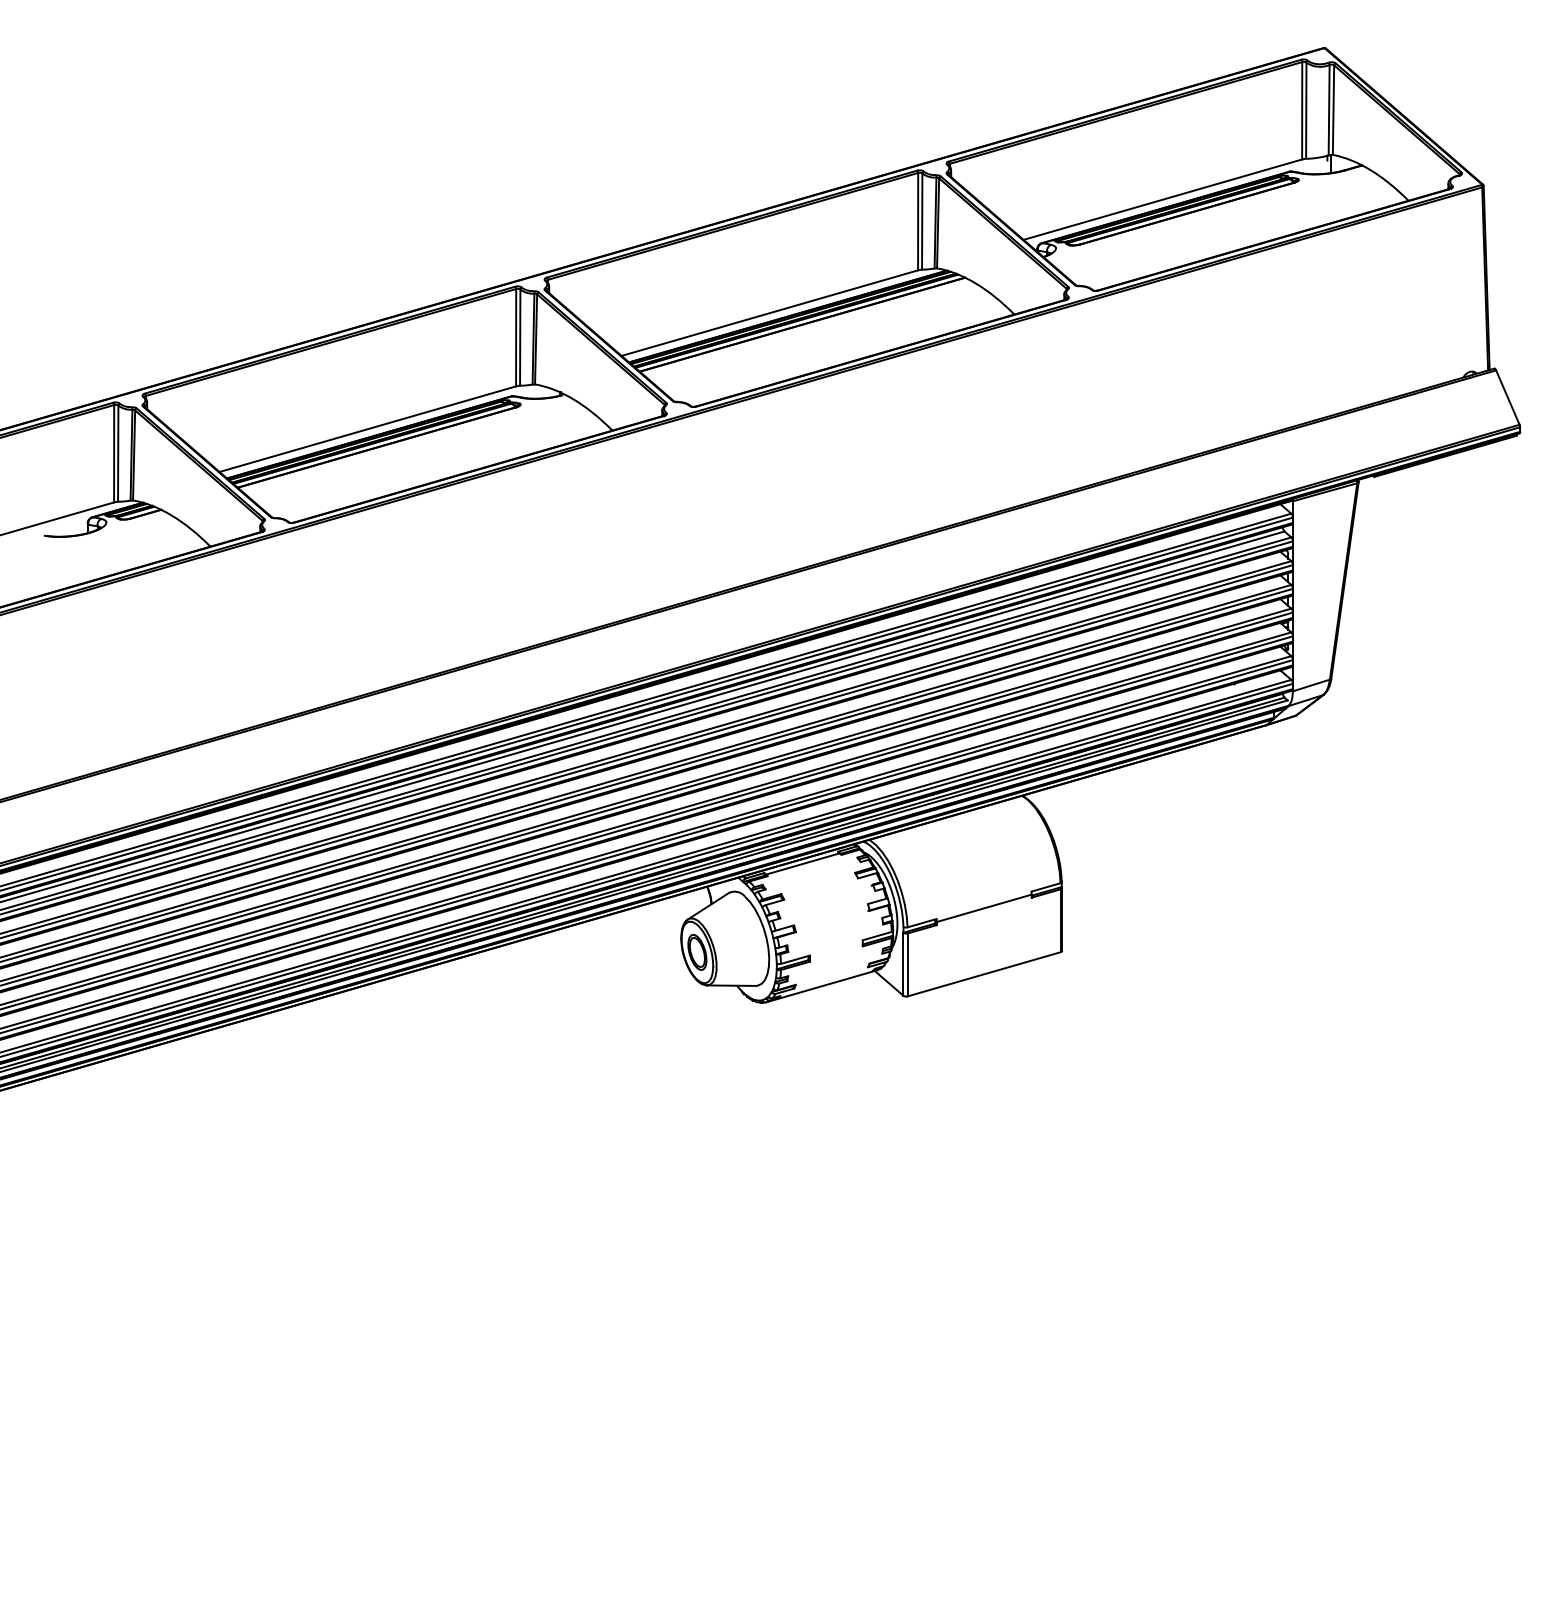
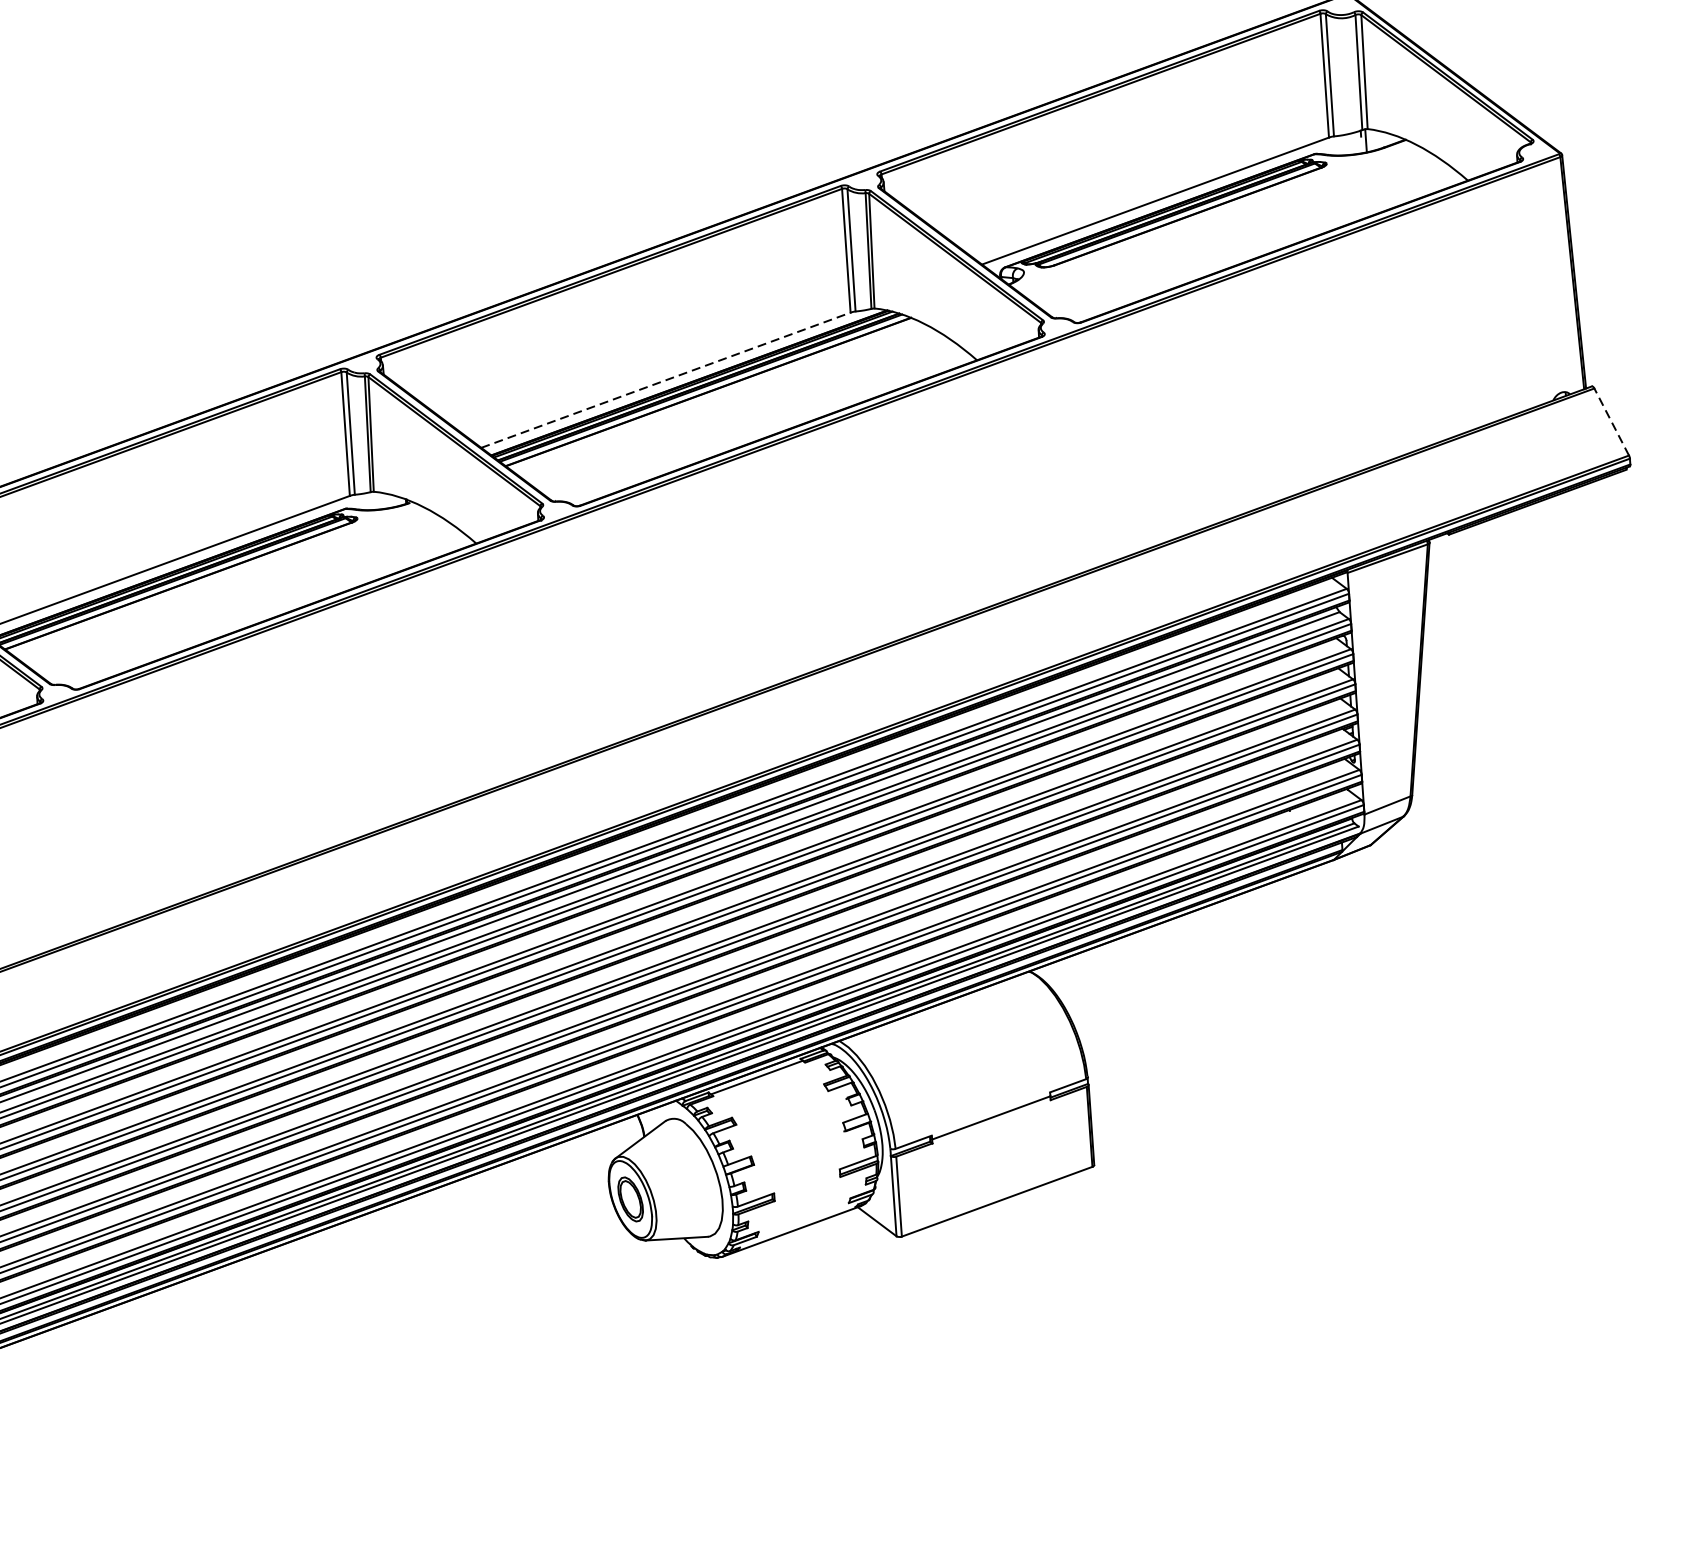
line: (770, 313) -> (666, 380), solid -> dashed
line: (1507, 397) -> (1611, 421), solid -> dashed

